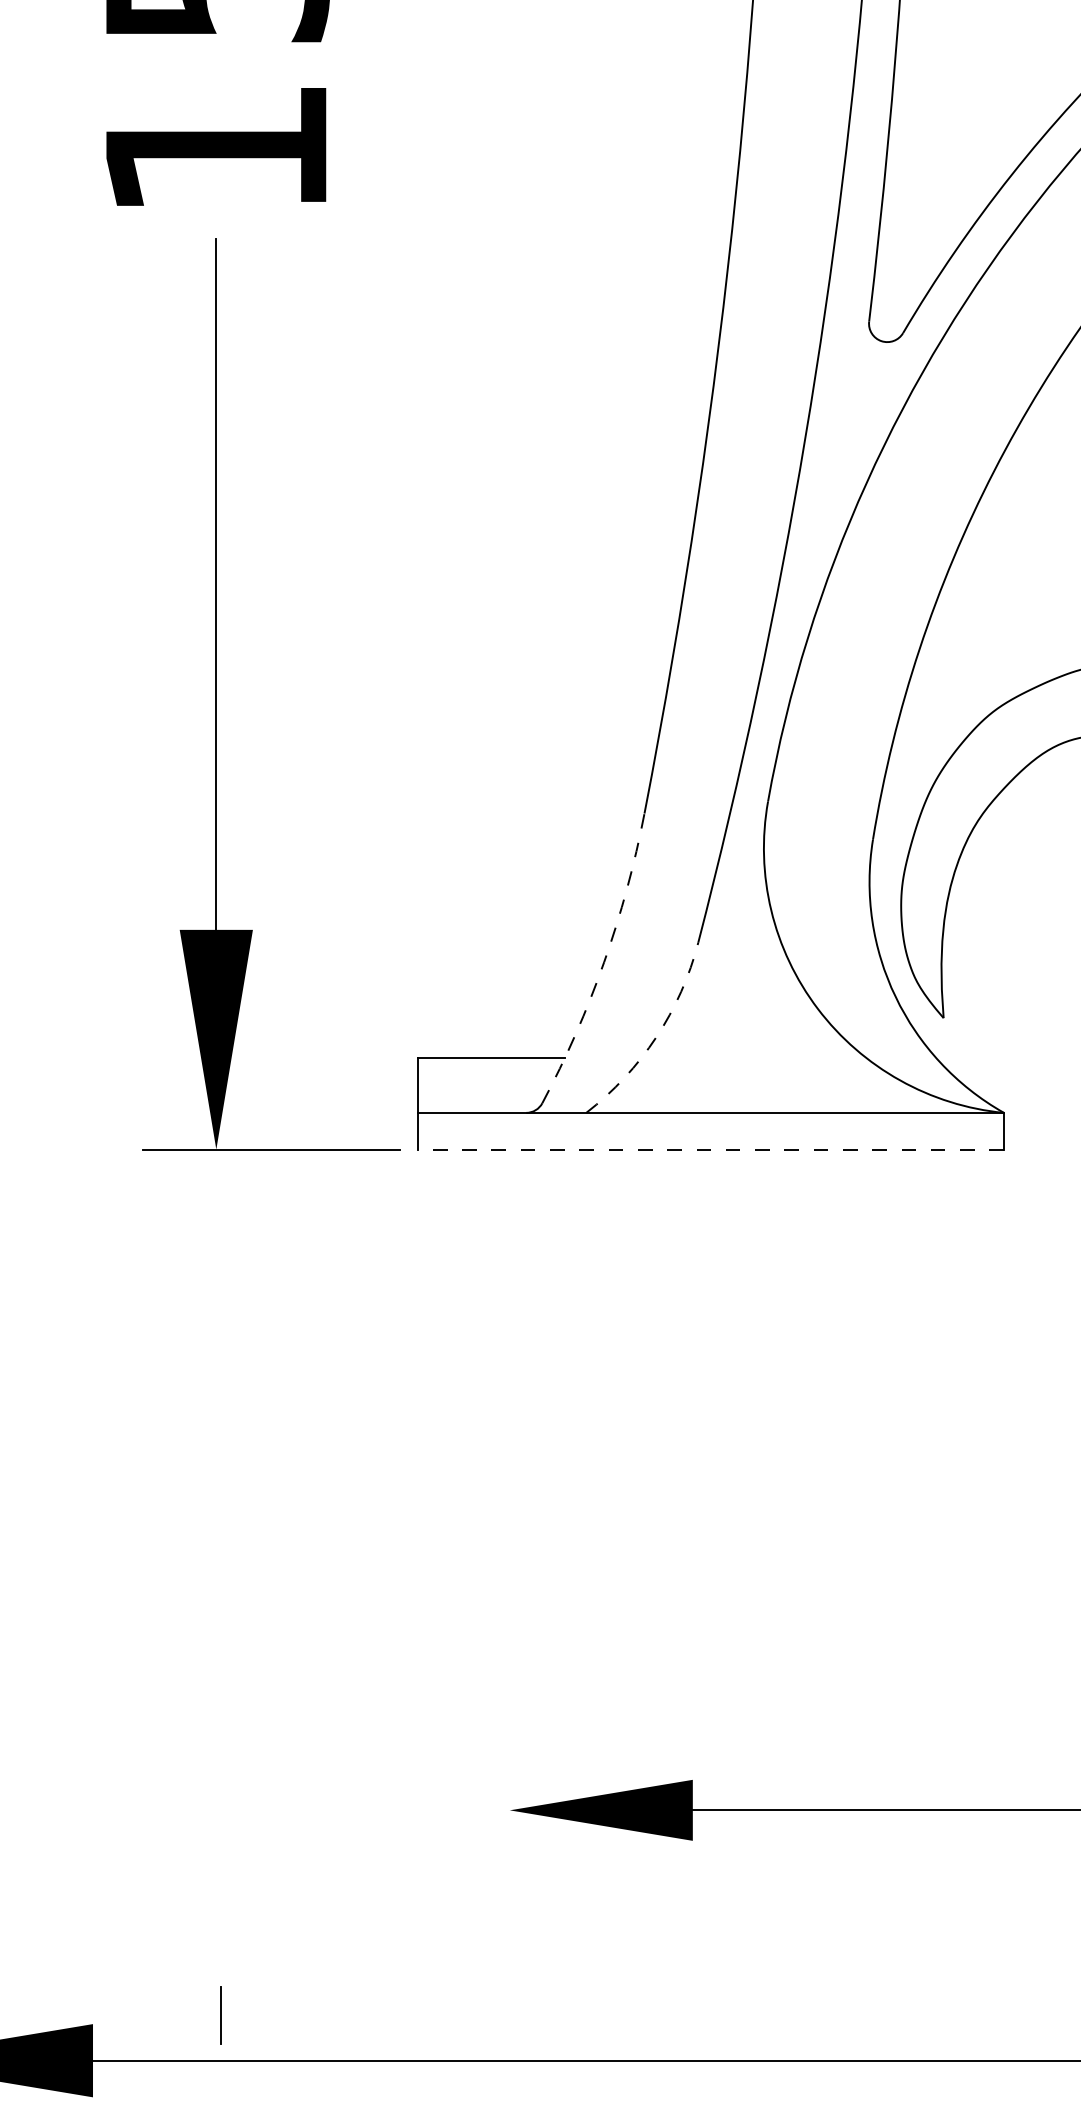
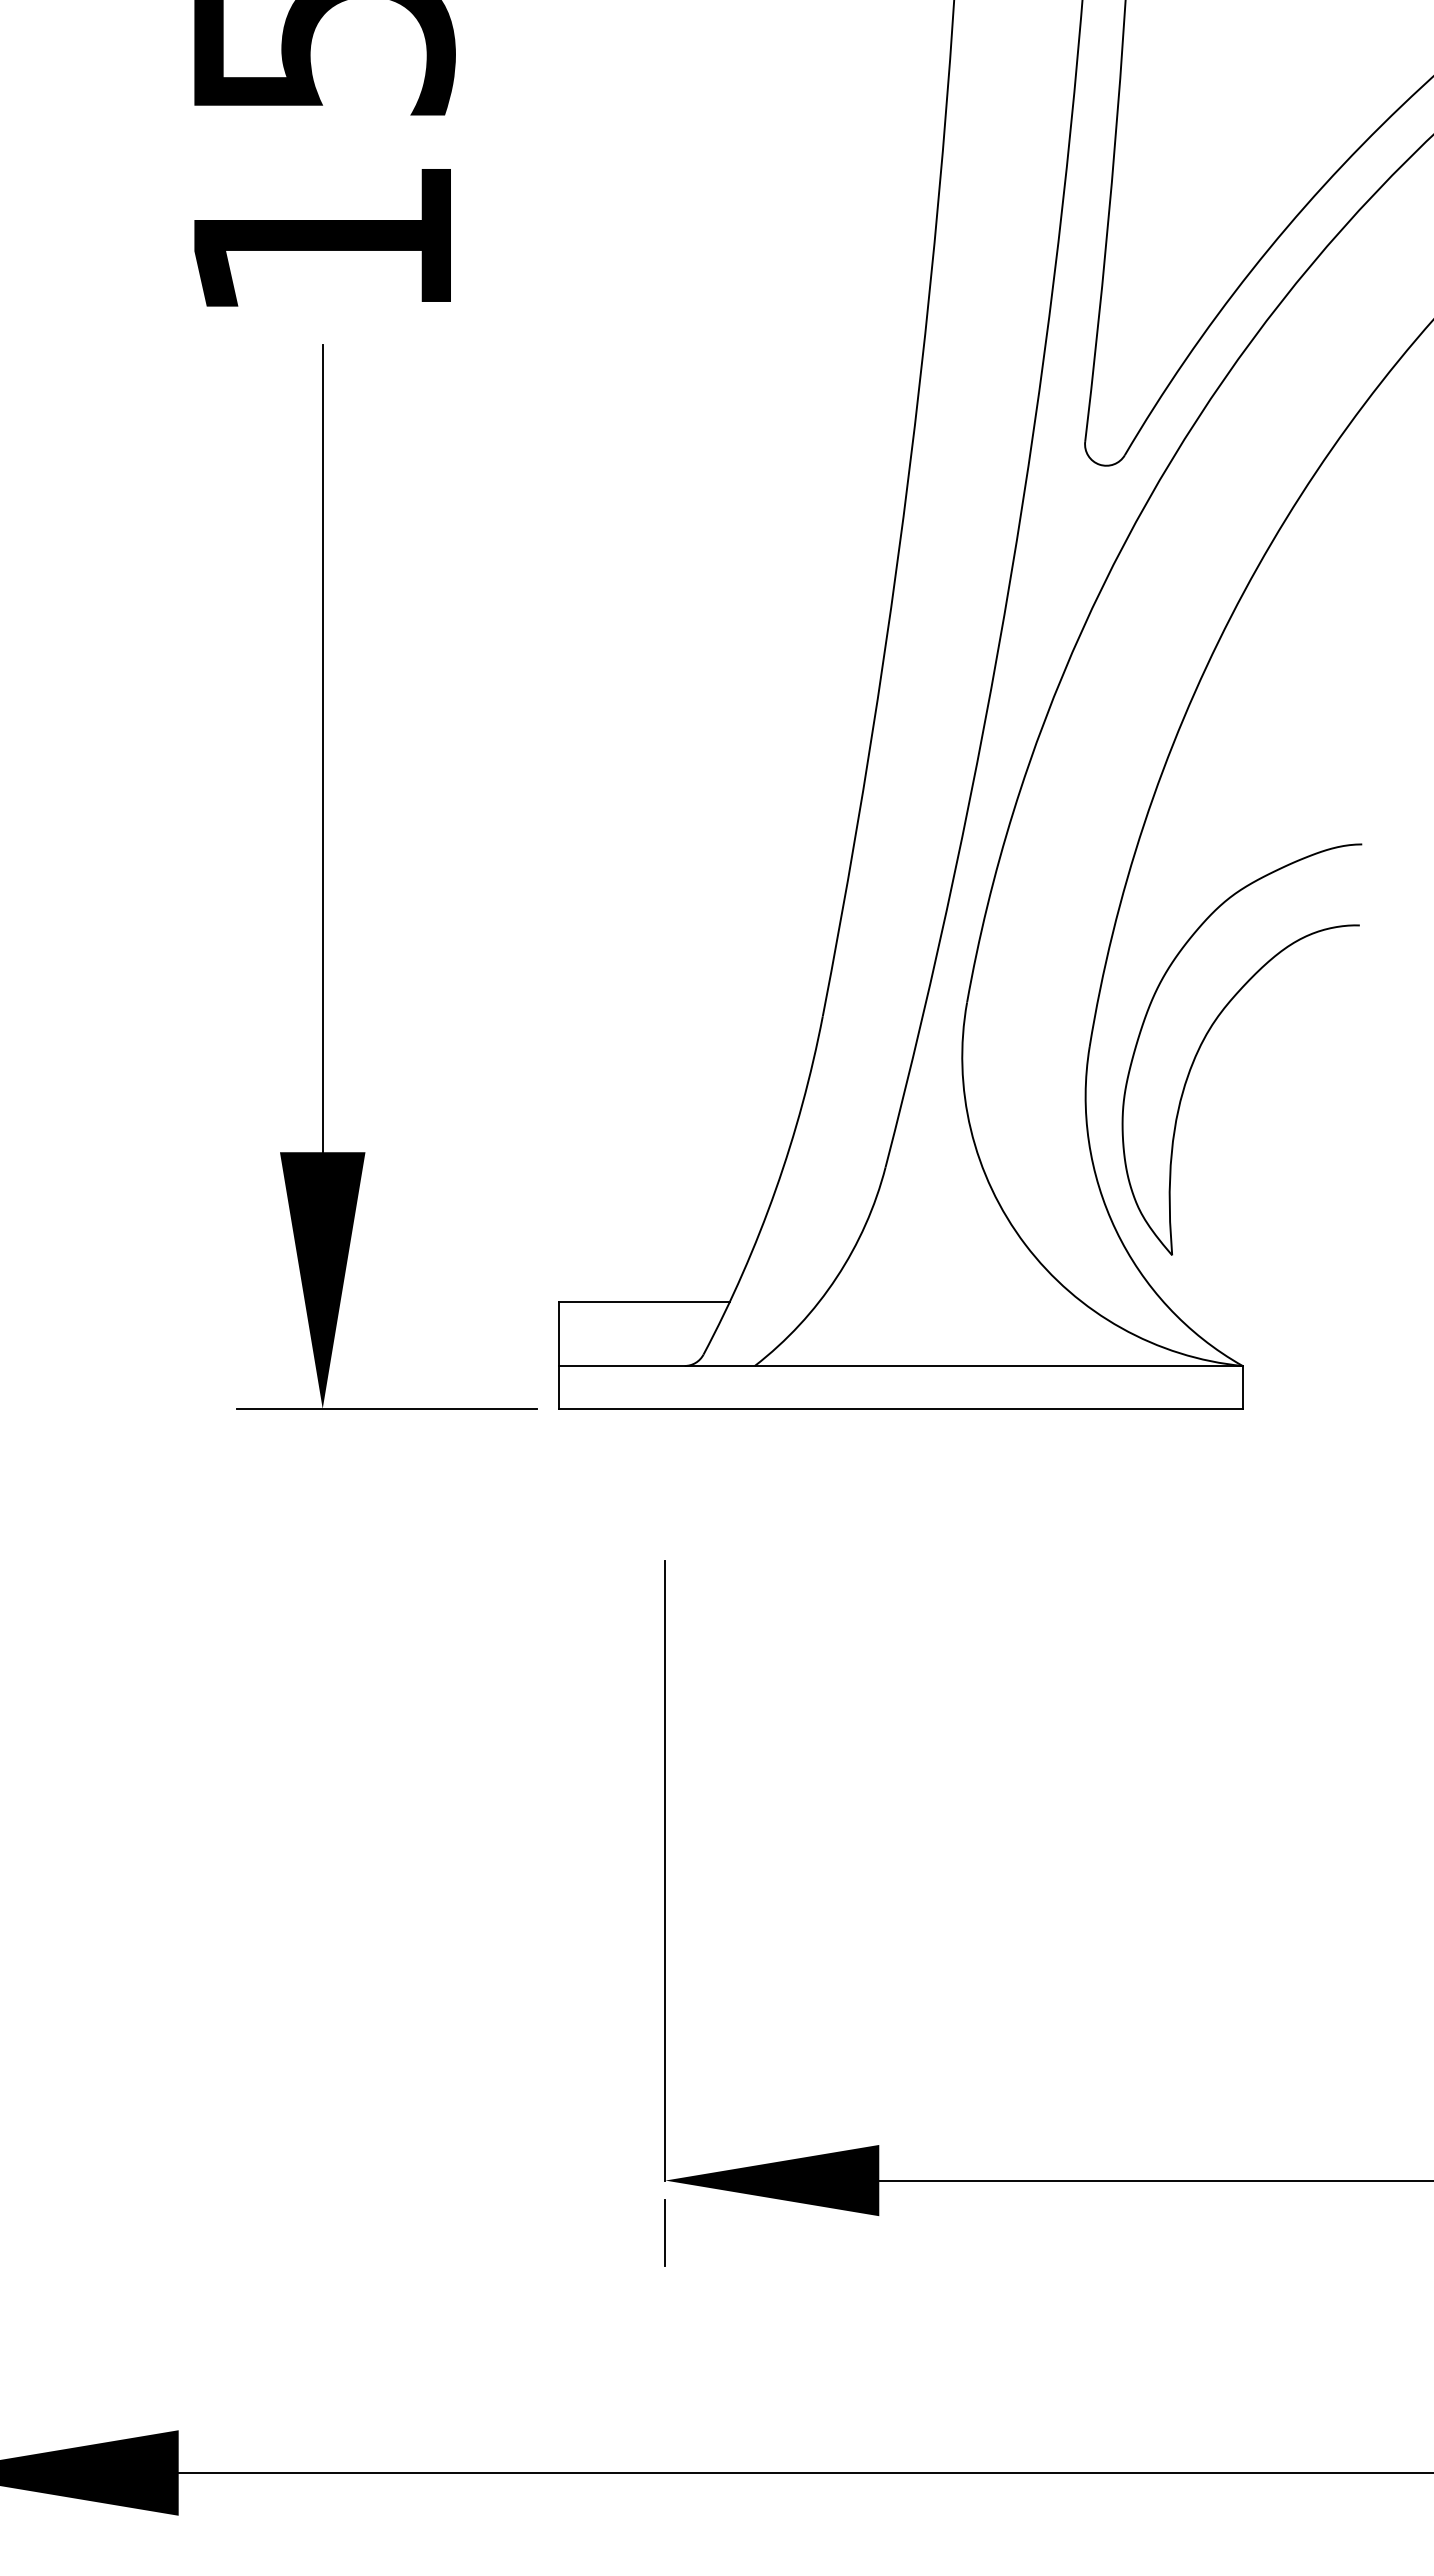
arc: (604, 961) -> (775, 1189), dashed -> solid
arc: (656, 1037) -> (836, 1277), dashed -> solid
line: (711, 1149) -> (900, 1408), dashed -> solid
line: (509, 1544) -> (665, 1870), added
line: (220, 2014) -> (664, 2232), moved

